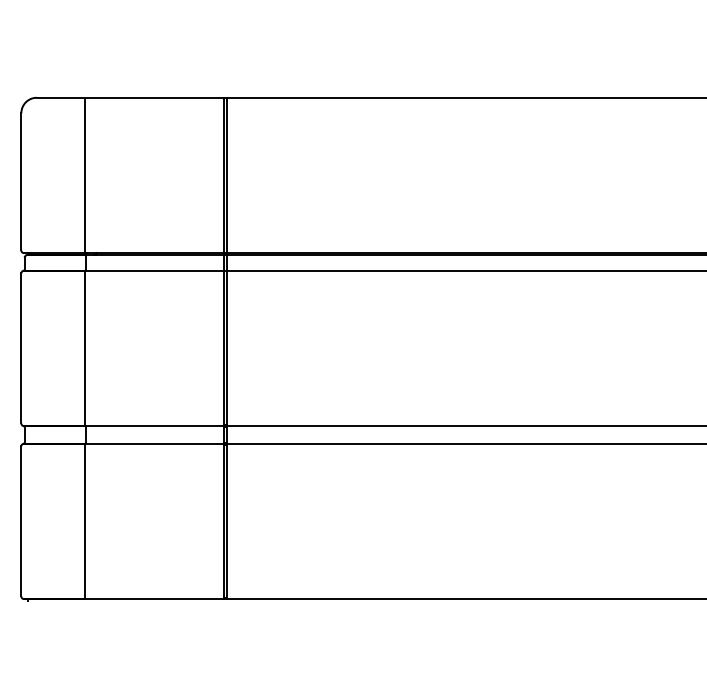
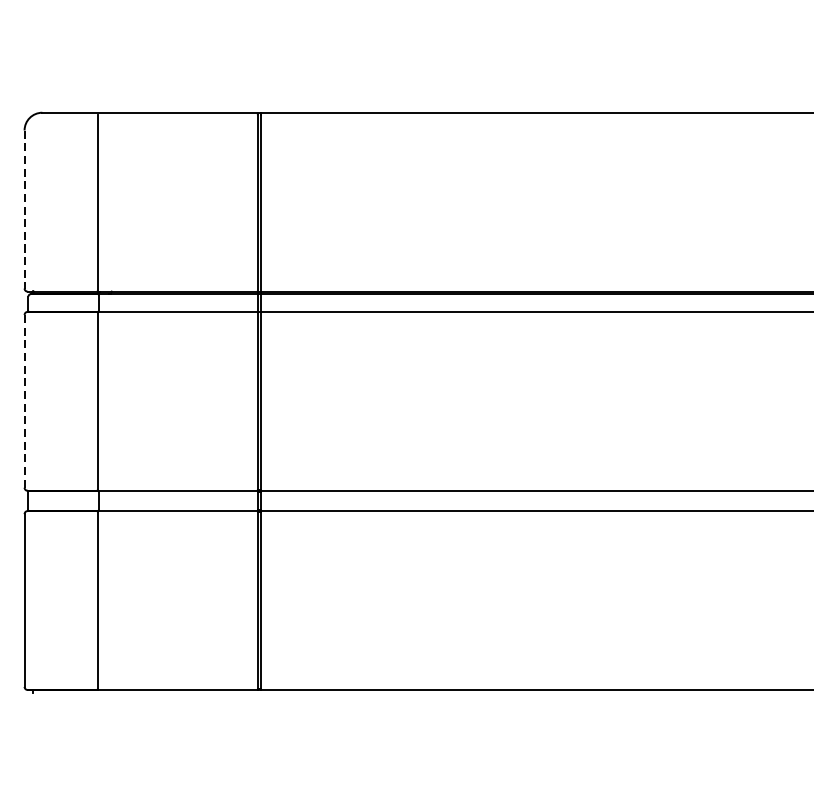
line: (21, 181) -> (24, 209), solid -> dashed
line: (21, 348) -> (24, 401), solid -> dashed

